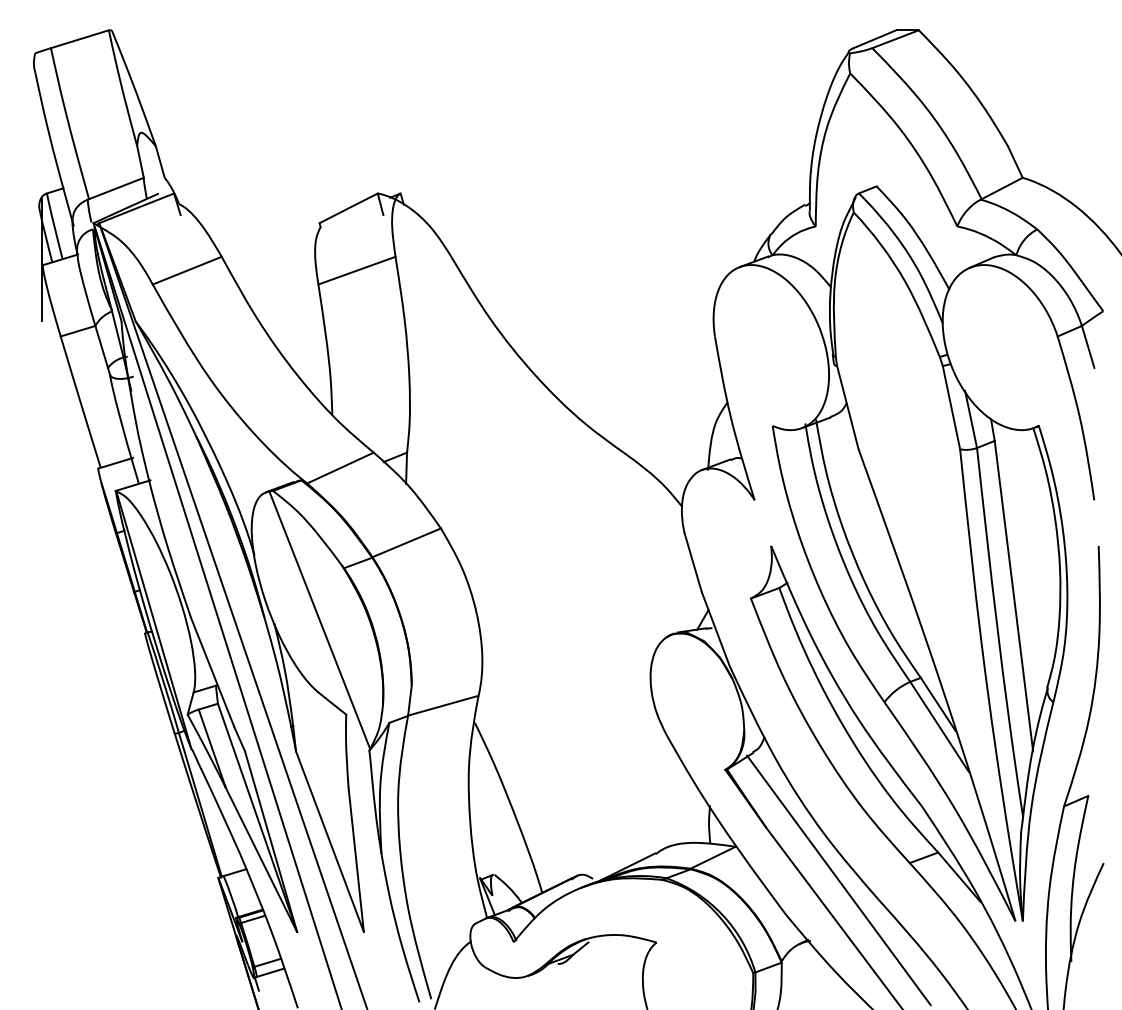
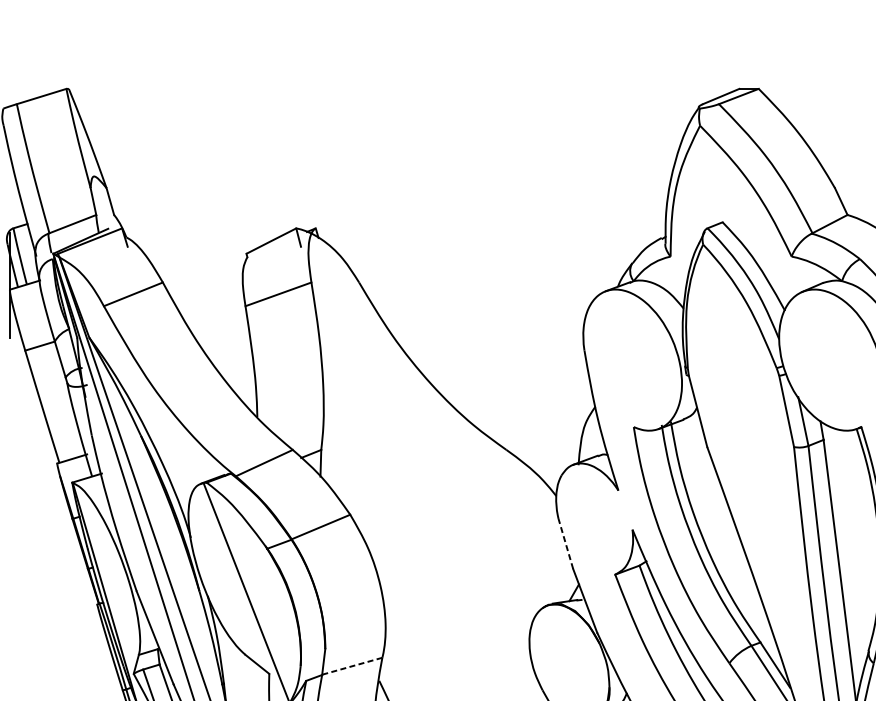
line: (693, 562) -> (566, 543), solid -> dashed
line: (443, 705) -> (352, 666), solid -> dashed

